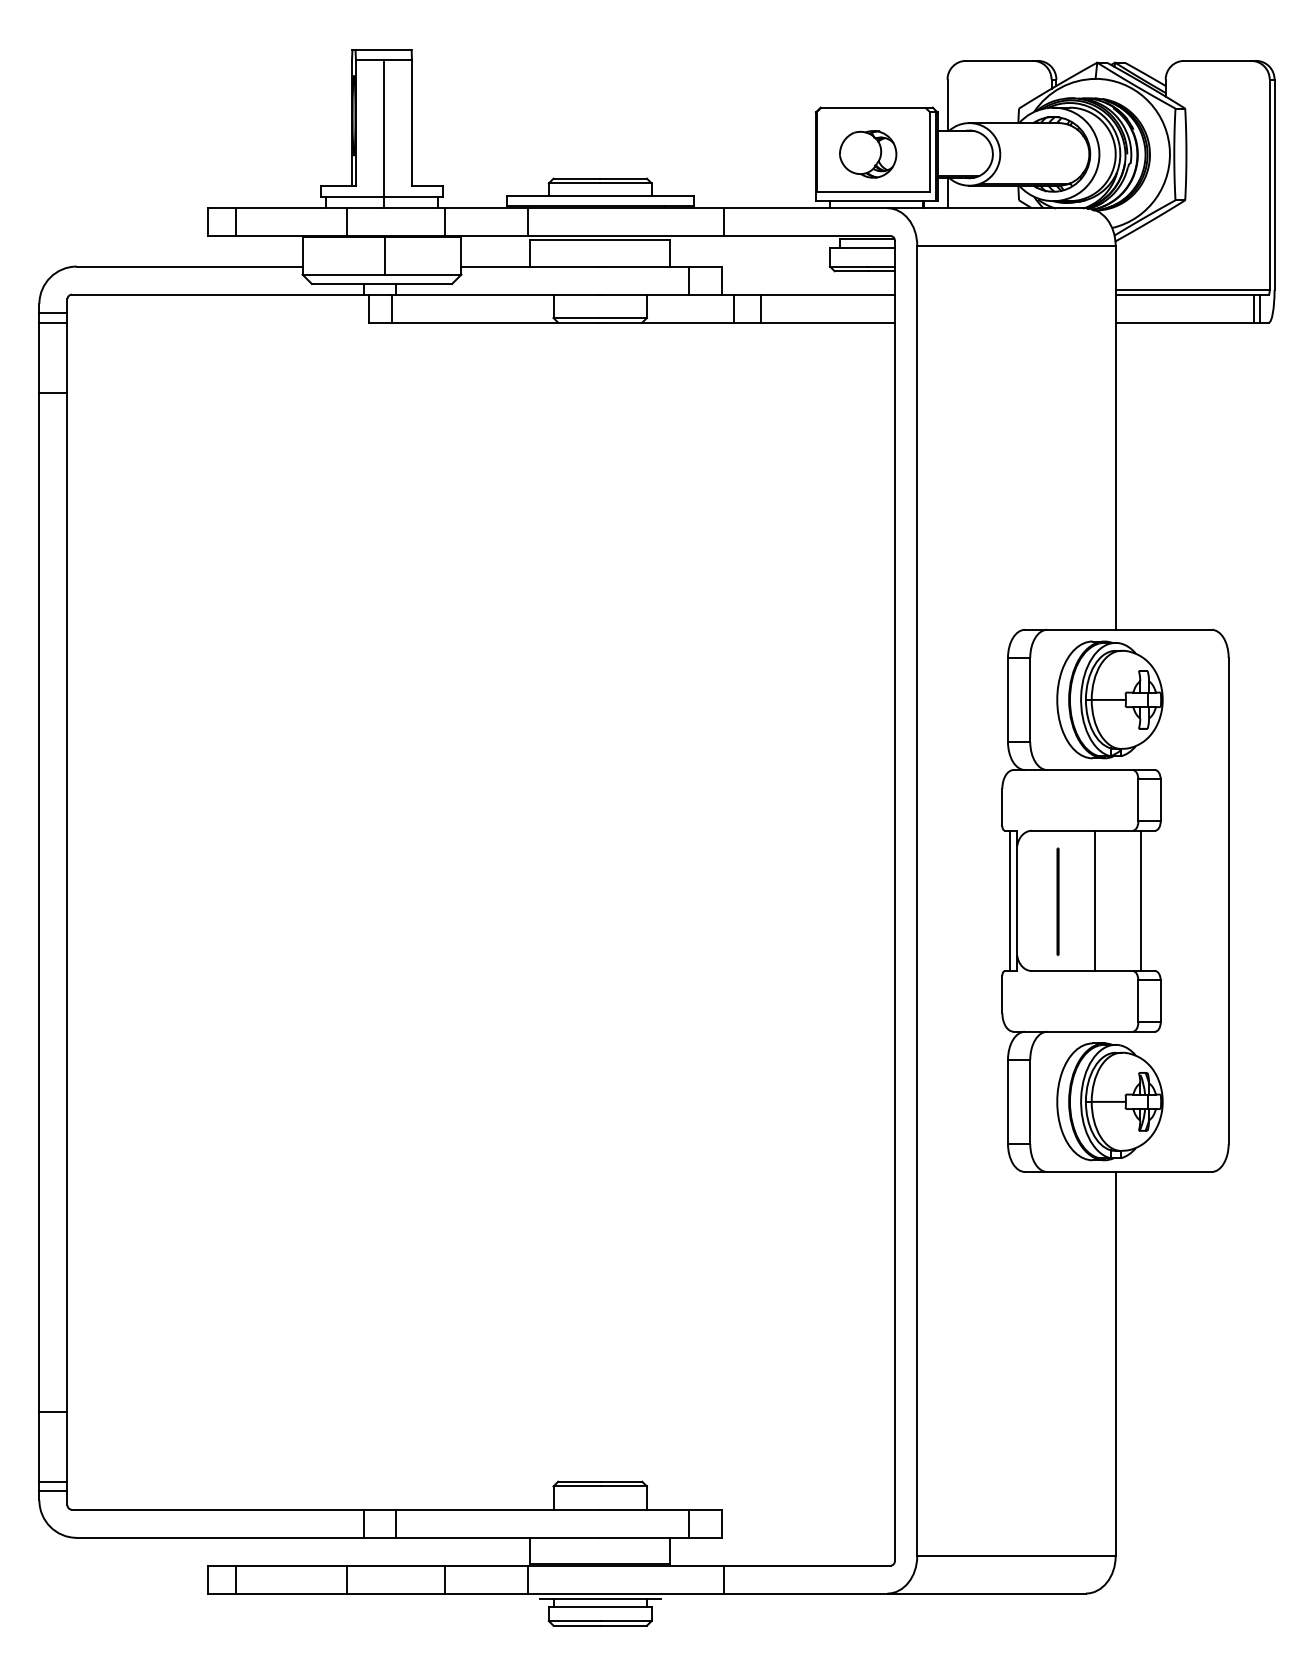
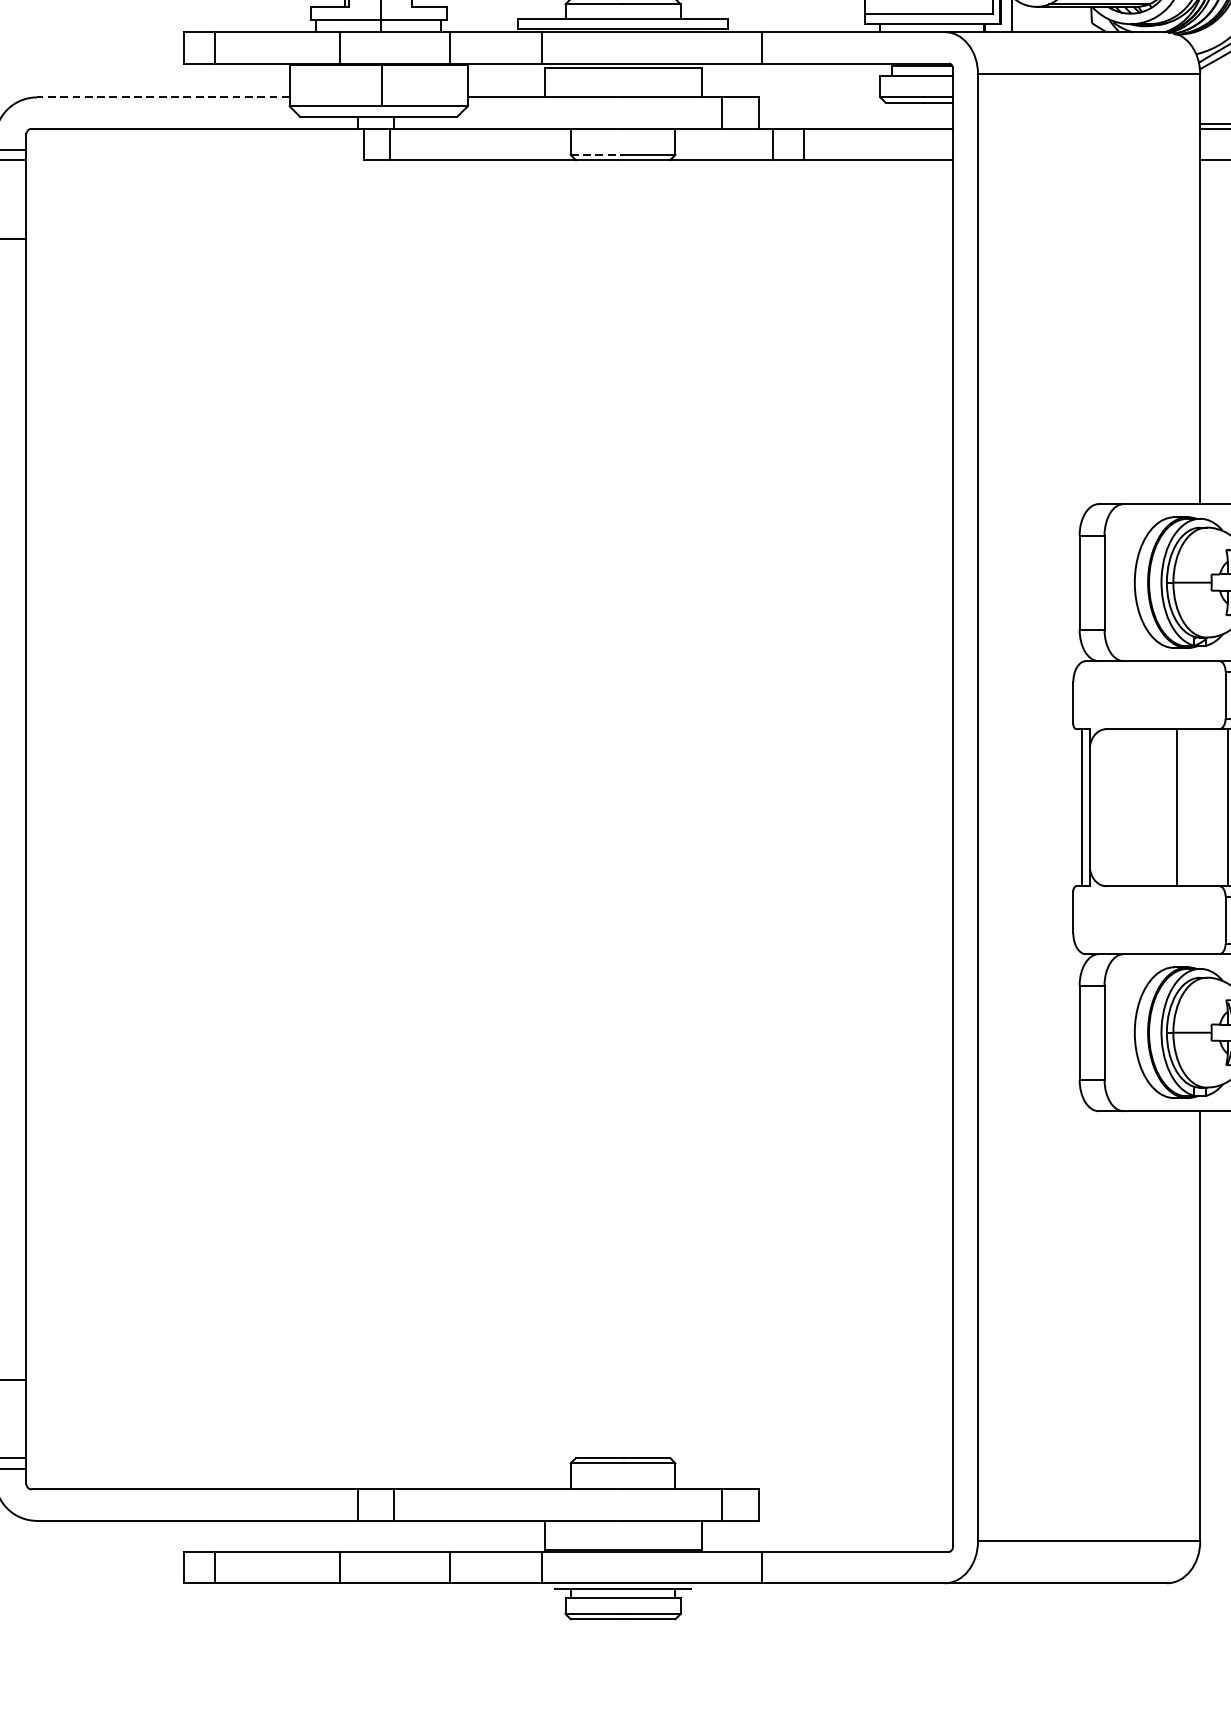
line: (189, 266) -> (163, 97), solid -> dashed
line: (577, 317) -> (597, 154), solid -> dashed
line: (1057, 901) -> (1135, 808), removed

